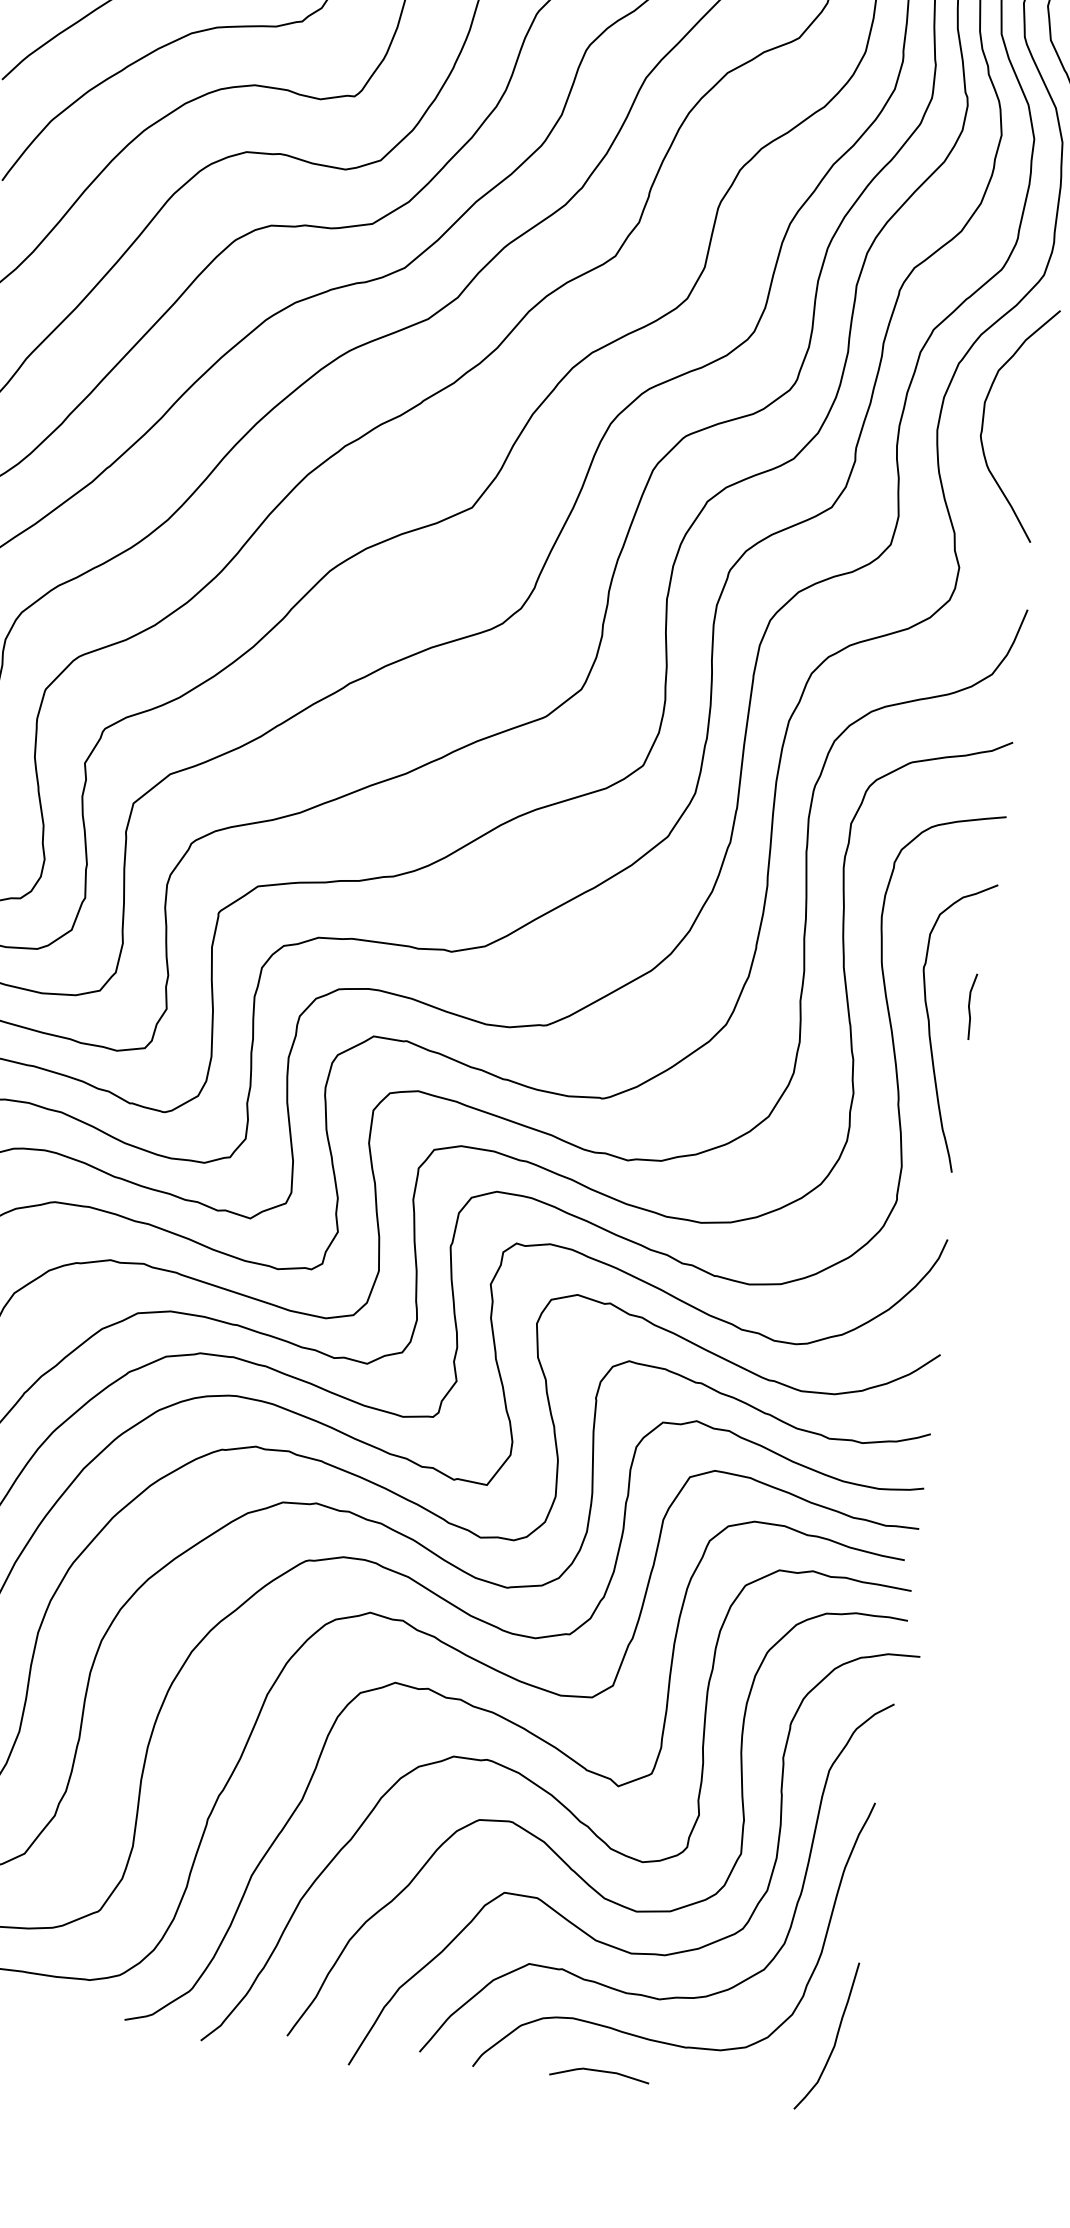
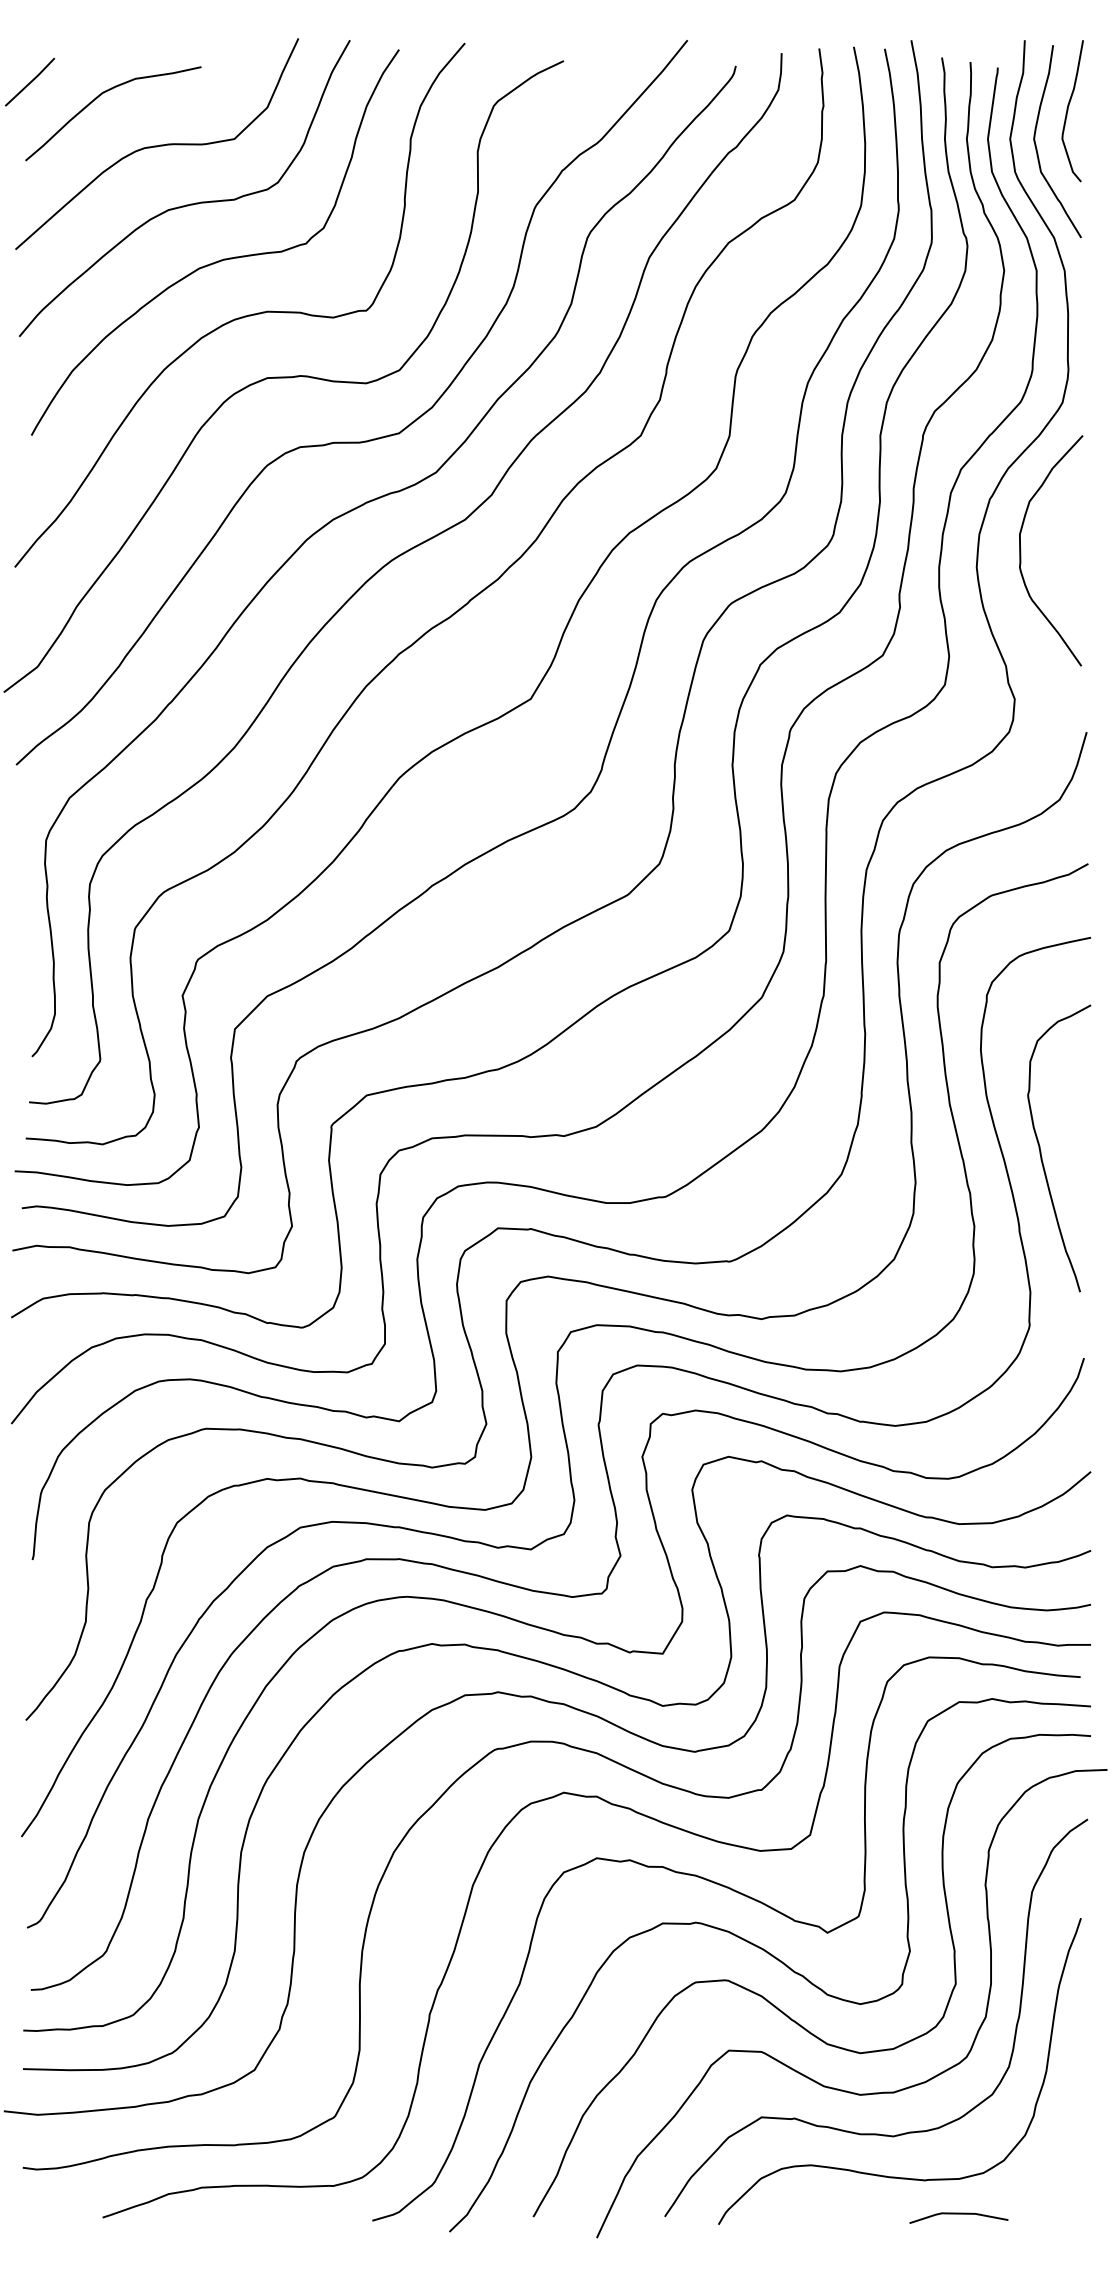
line: (969, 1006) -> (1077, 1127), removed
curve: (835, 2036) -> (1070, 2151), removed
curve: (599, 2071) -> (958, 2214), moved

